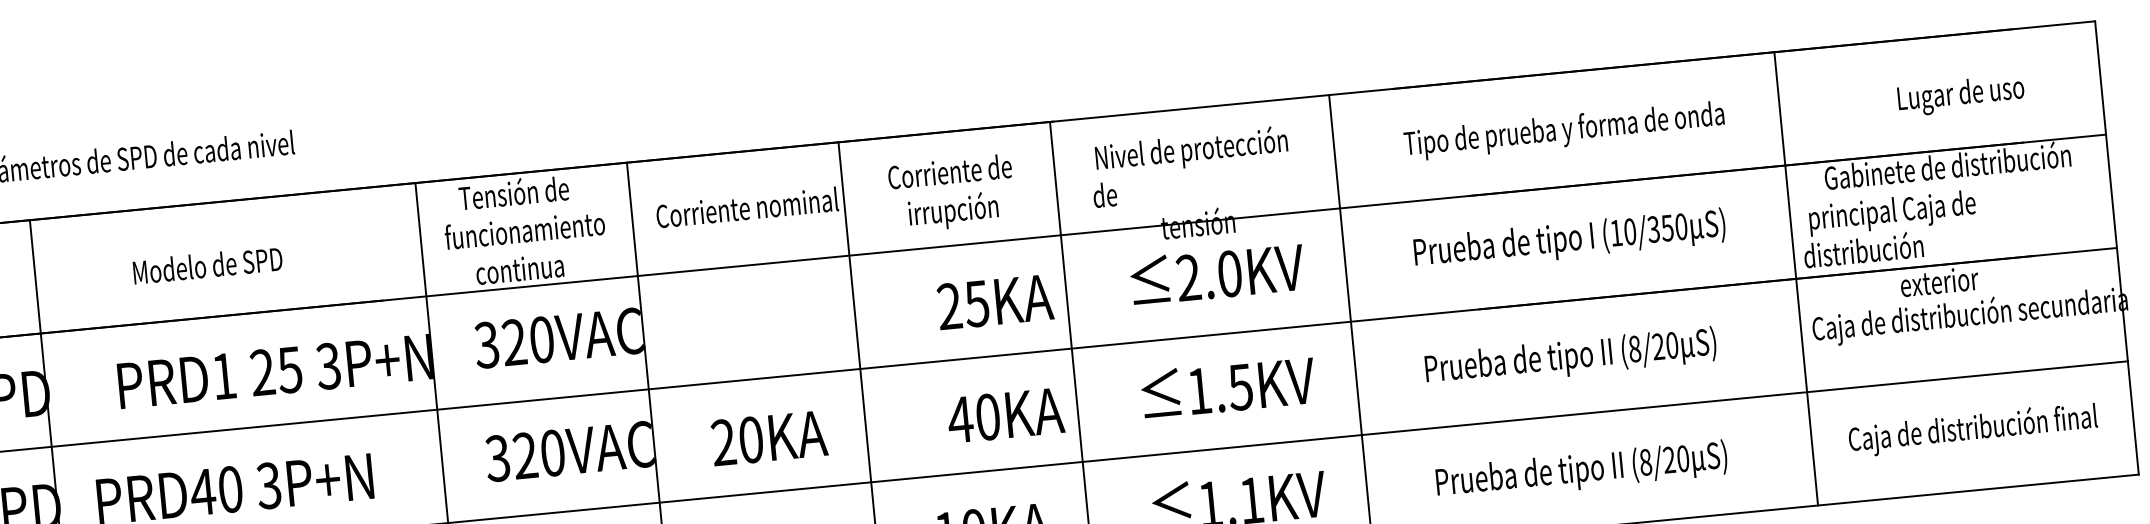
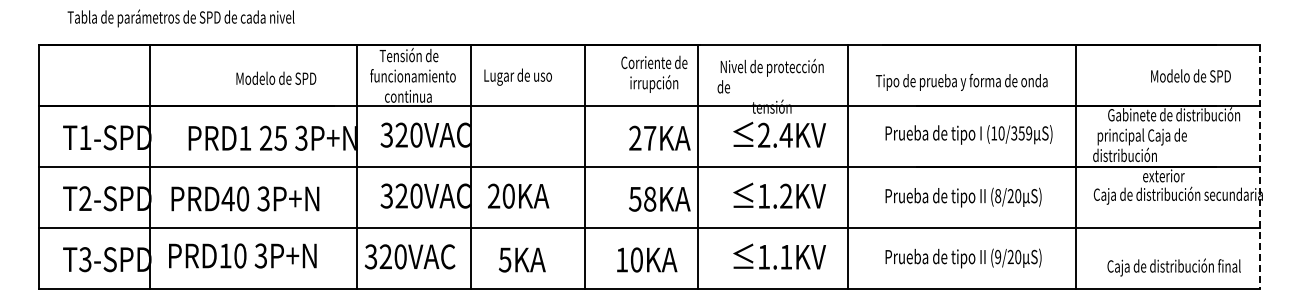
text: (1973, 93) -> (1191, 77), Lugar de uso -> Modelo de SPD
text: (1563, 129) -> (961, 81), moved
text: (952, 192) -> (654, 73), moved
text: (747, 209) -> (532, 76), Corriente nominal -> Lugar de uso
text: (1682, 226) -> (1029, 133), (10/350 -> (10/359
line: (2117, 248) -> (1260, 167), solid -> dashed
text: (207, 263) -> (276, 77), moved
text: (1228, 272) -> (785, 134), 2.0KV -> 2.4KV
line: (1795, 277) -> (1075, 166), moved
text: (976, 304) -> (649, 138), 25KA -> 27KA
text: (1239, 385) -> (785, 195), 1.5KV -> 1.2KV
text: (973, 419) -> (642, 199), 40KA -> 58KA
text: (1971, 429) -> (1173, 267), moved
text: (769, 436) -> (518, 195), moved
text: (1646, 463) -> (998, 257), (8/20 -> (9/20

